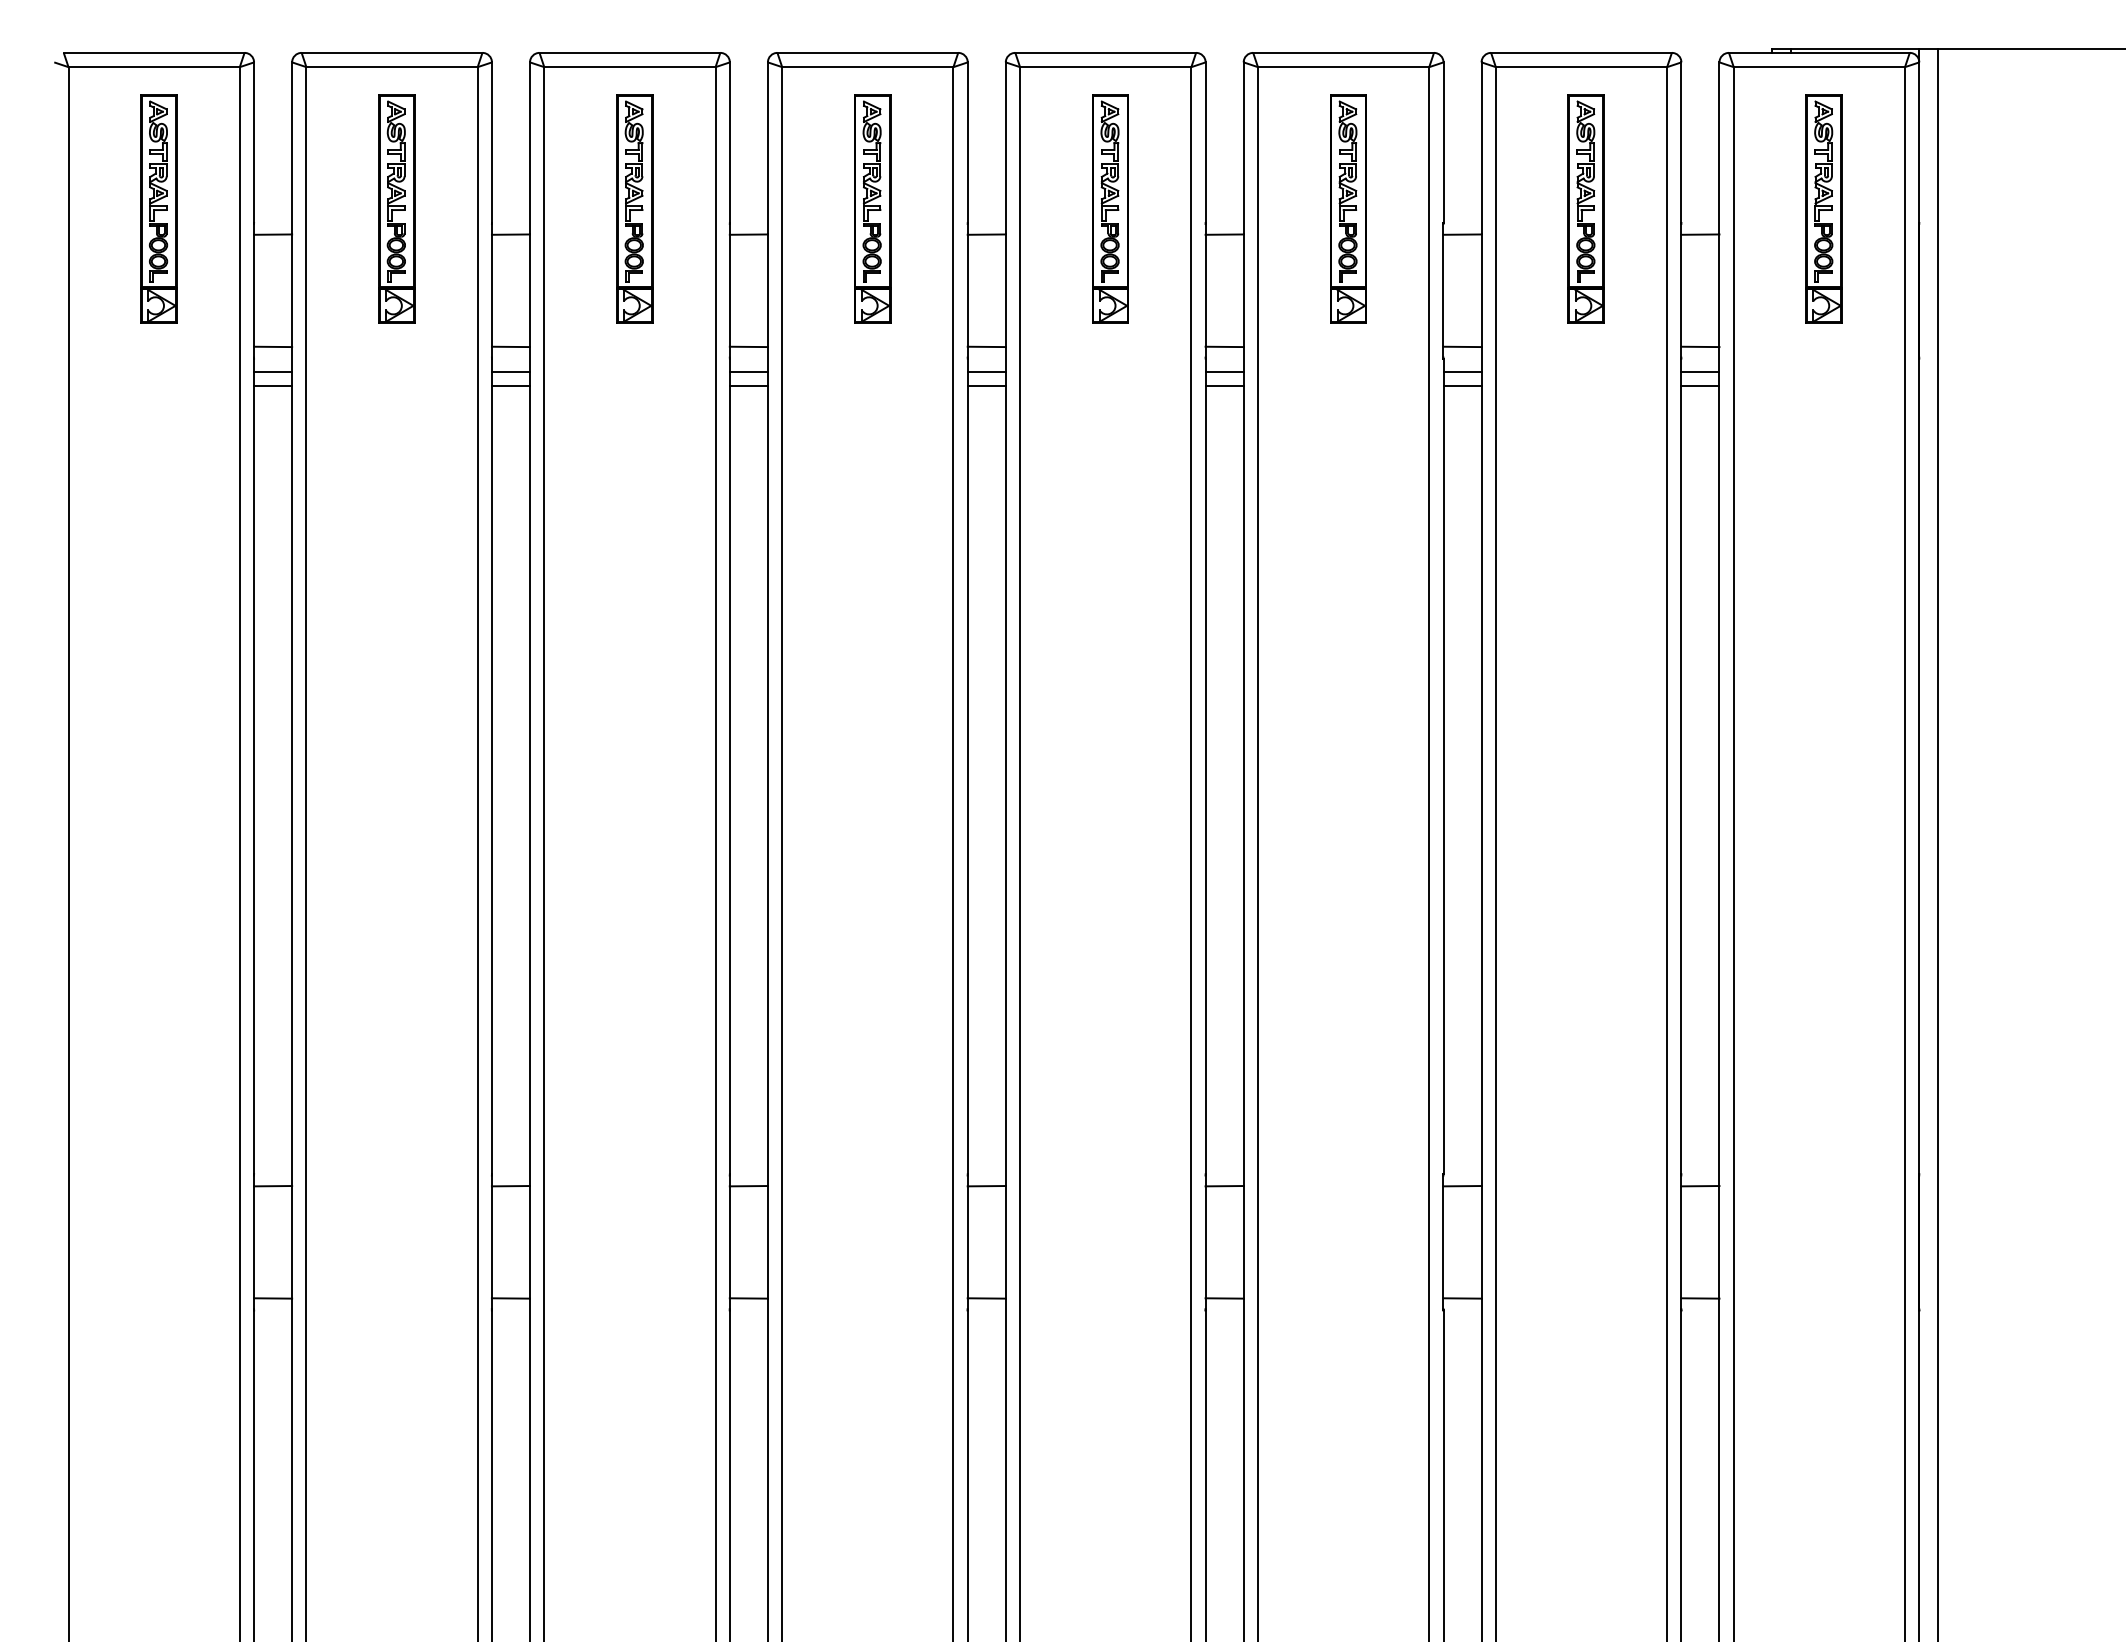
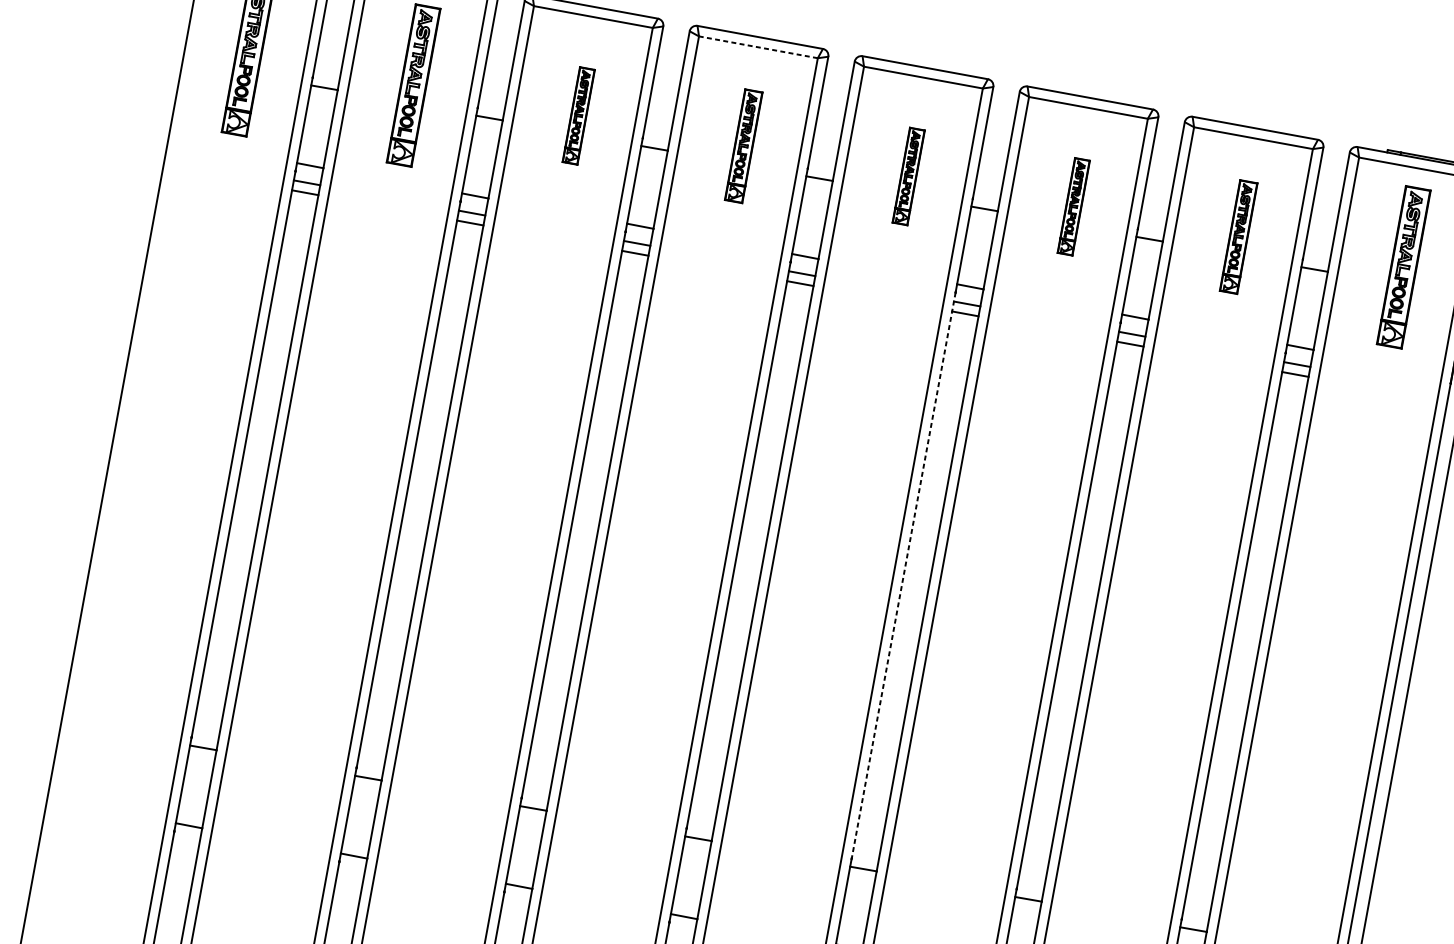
line: (867, 67) -> (758, 47), solid -> dashed
part: (634, 208) -> (578, 115), size x0.6
part: (872, 208) -> (743, 145), size x0.7
part: (1110, 208) -> (908, 176), size x0.6
part: (1348, 208) -> (1073, 206), size x0.6
part: (1585, 208) -> (1238, 236), size x0.7
line: (1205, 766) -> (903, 575), solid -> dashed

